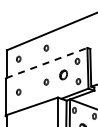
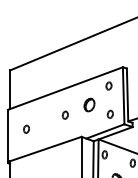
part: (46, 47) -> (65, 66), removed
part: (18, 58) -> (26, 81), removed
line: (47, 62) -> (66, 87), dashed -> solid

